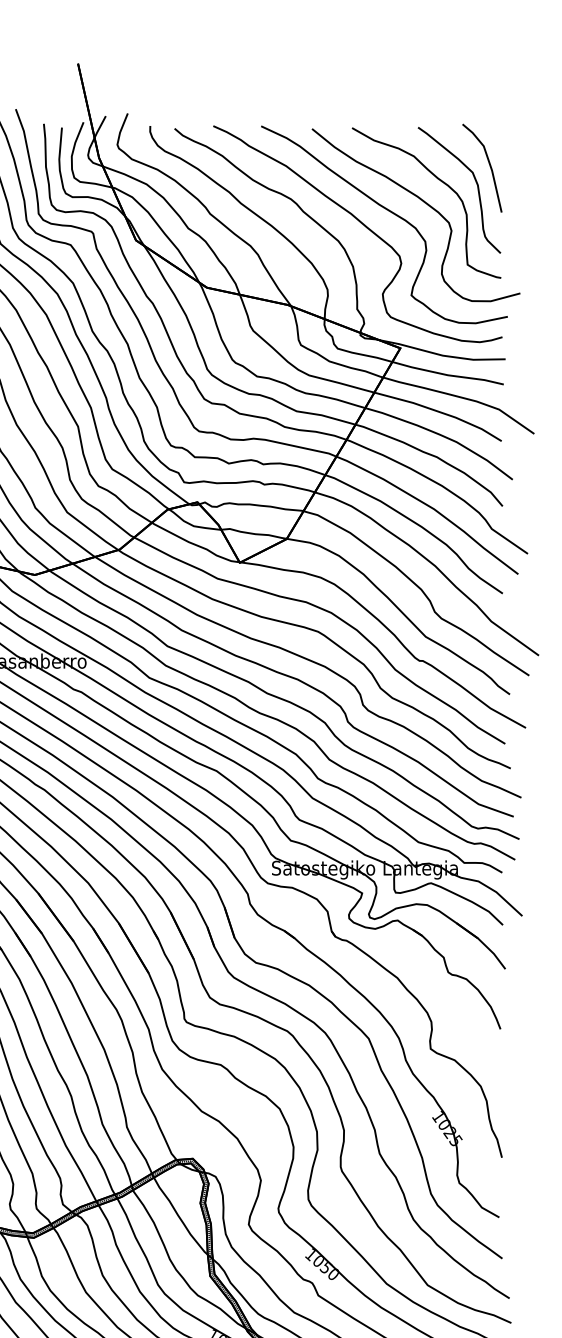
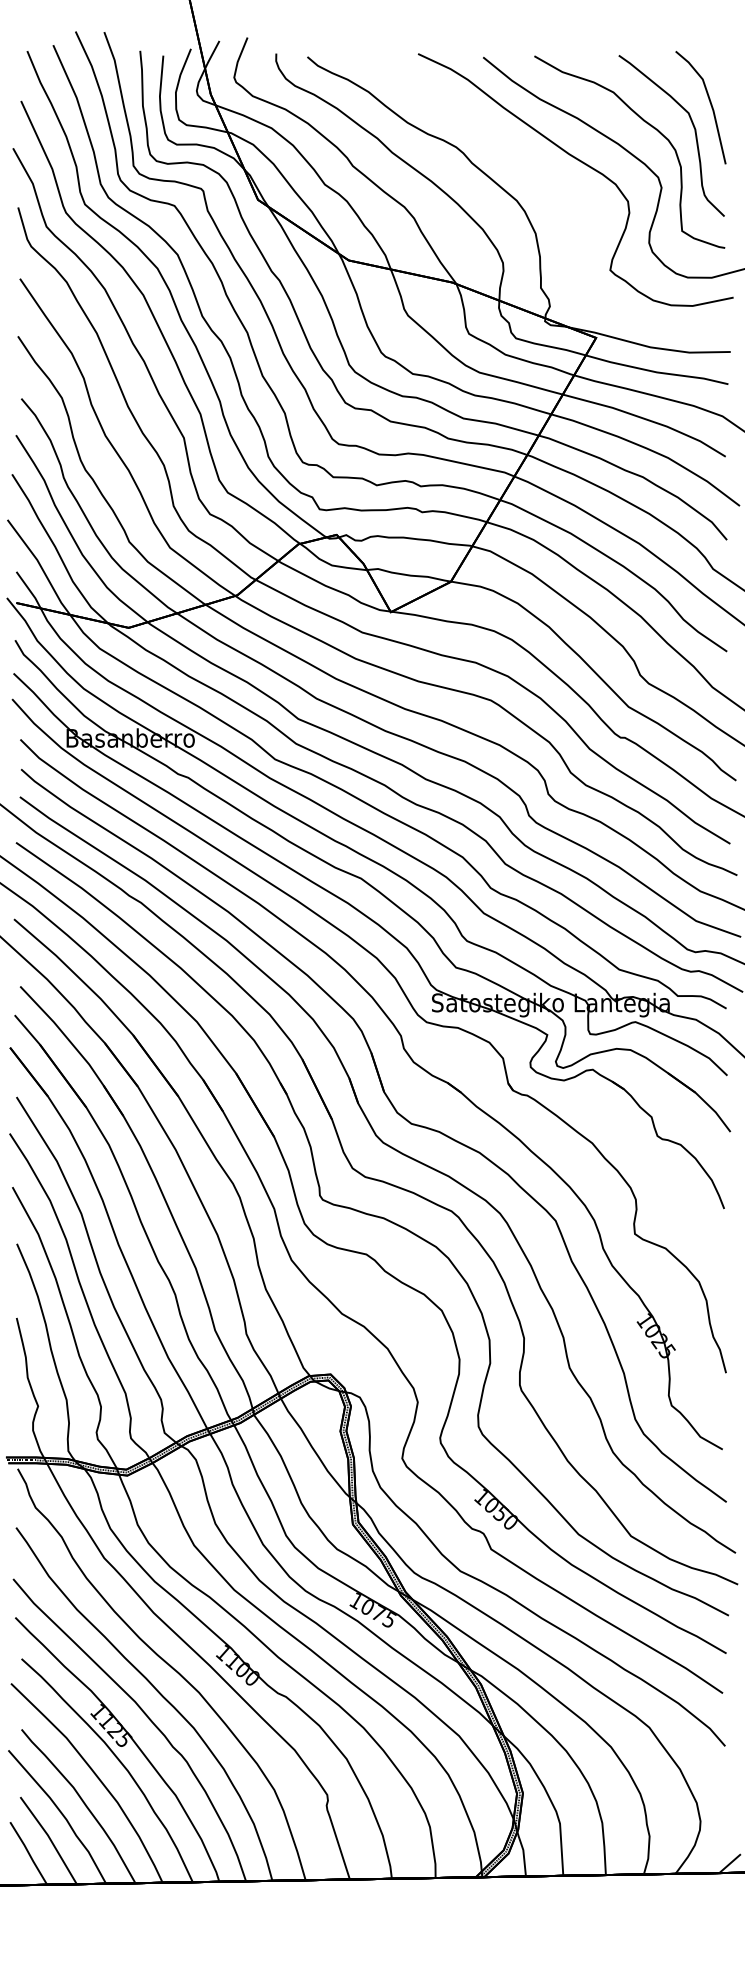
curve: (364, 226) -> (550, 182), removed

